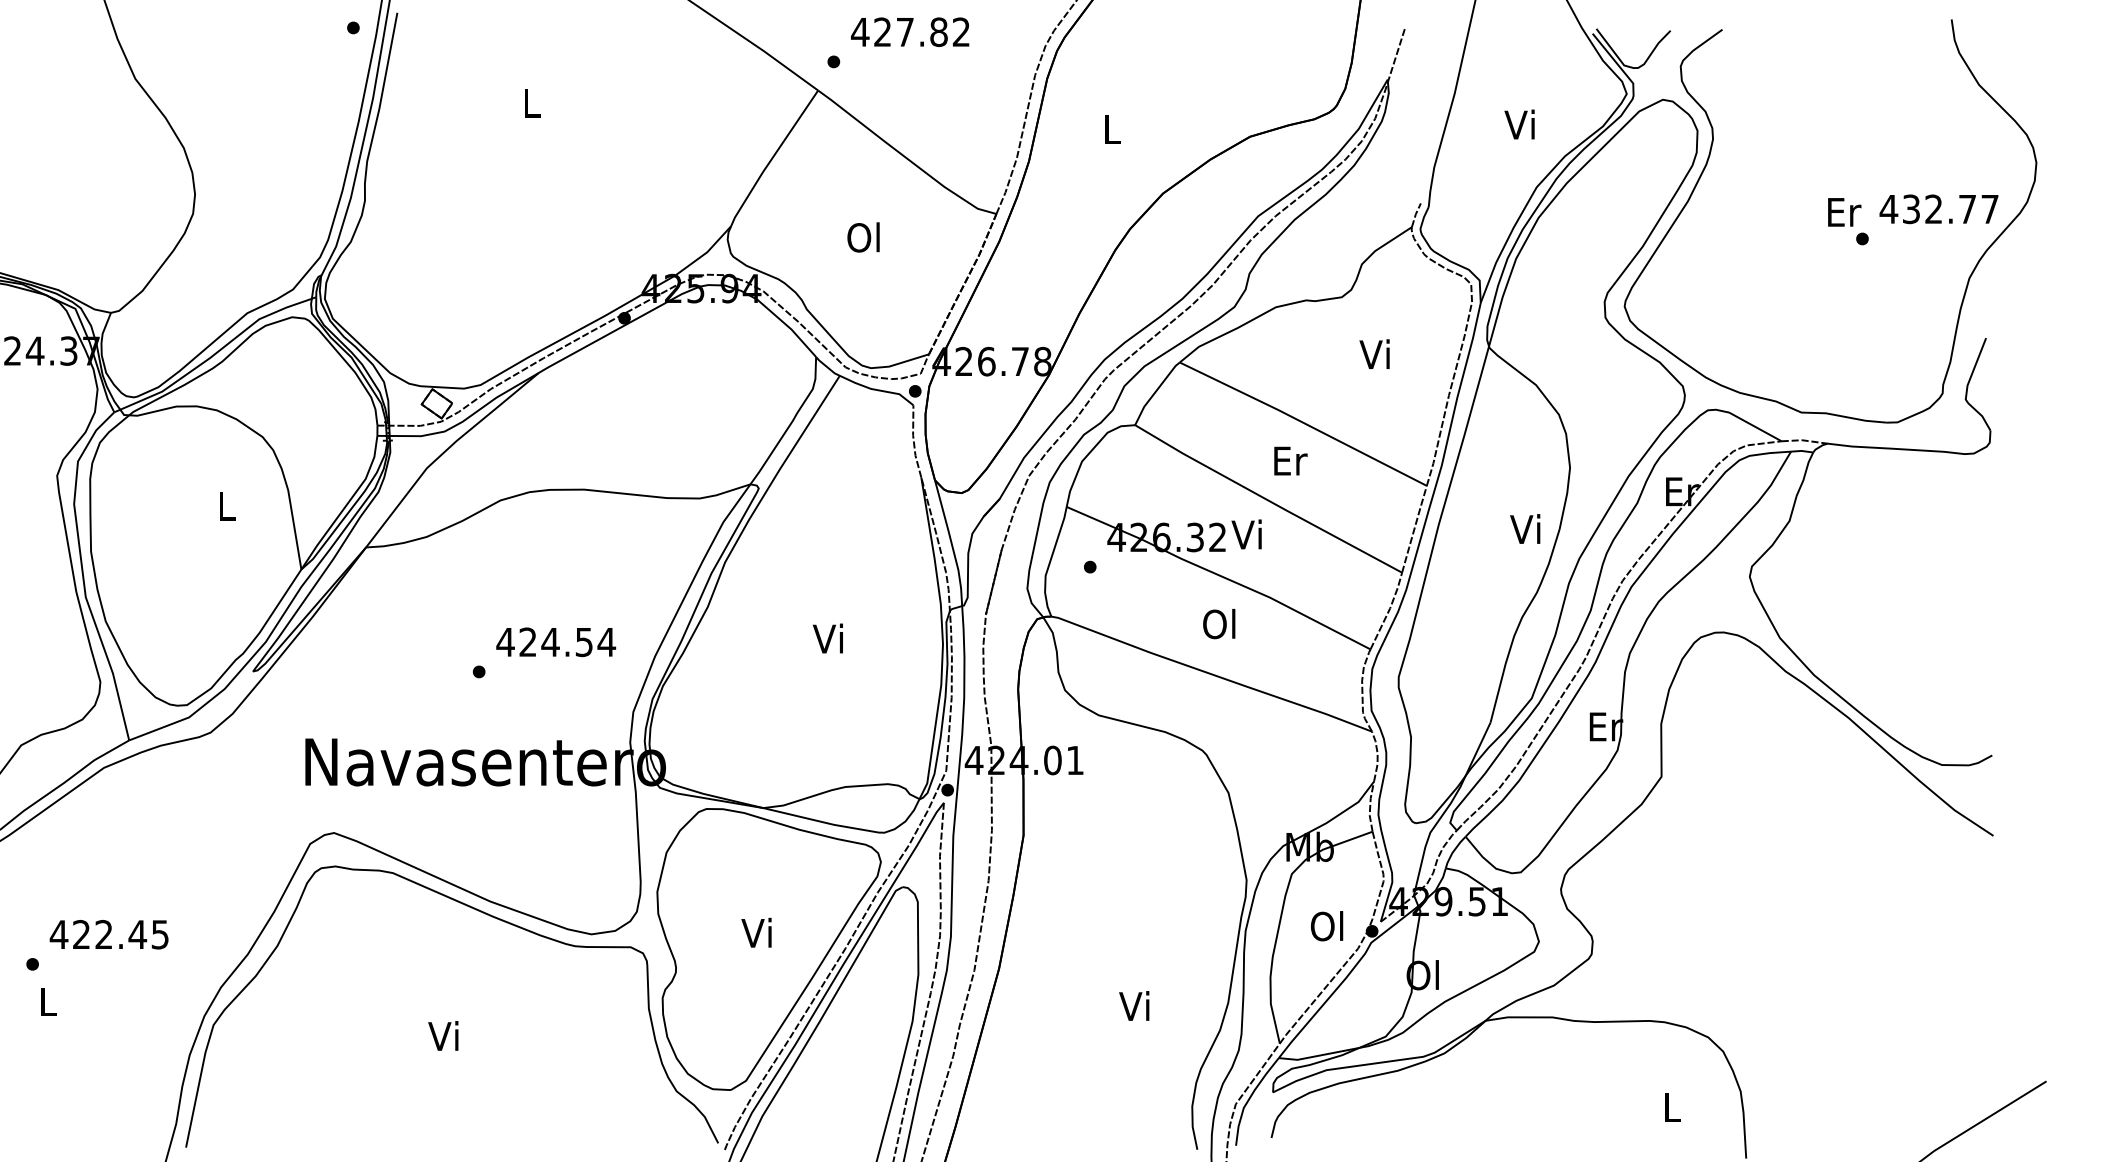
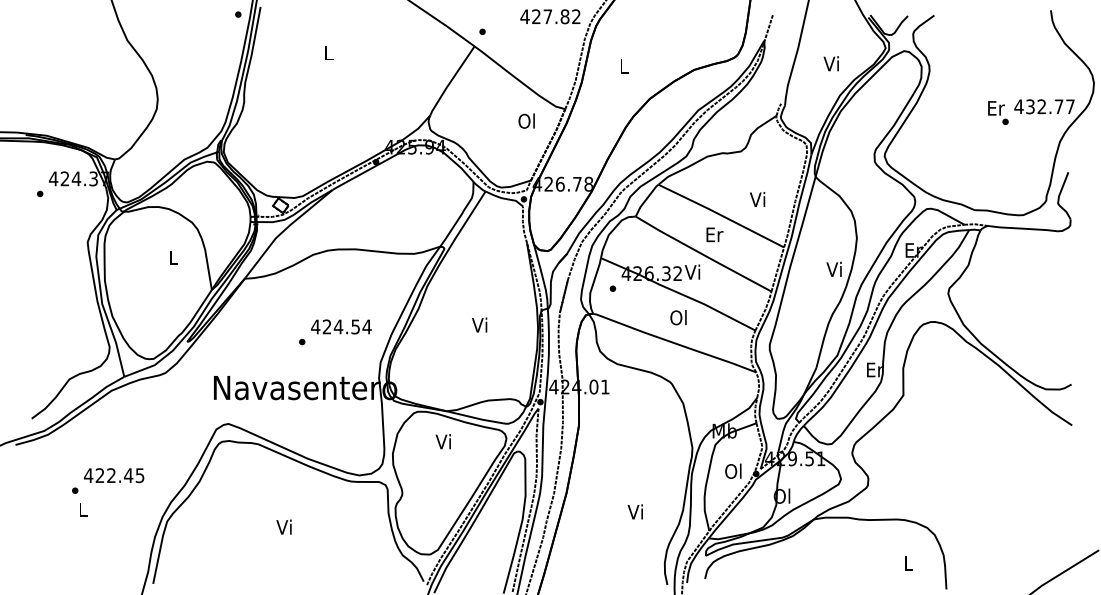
text: (910, 31) -> (550, 16), moved
text: (863, 236) -> (526, 120), moved
text: (1374, 354) -> (757, 199), moved
text: (755, 932) -> (442, 441), moved

